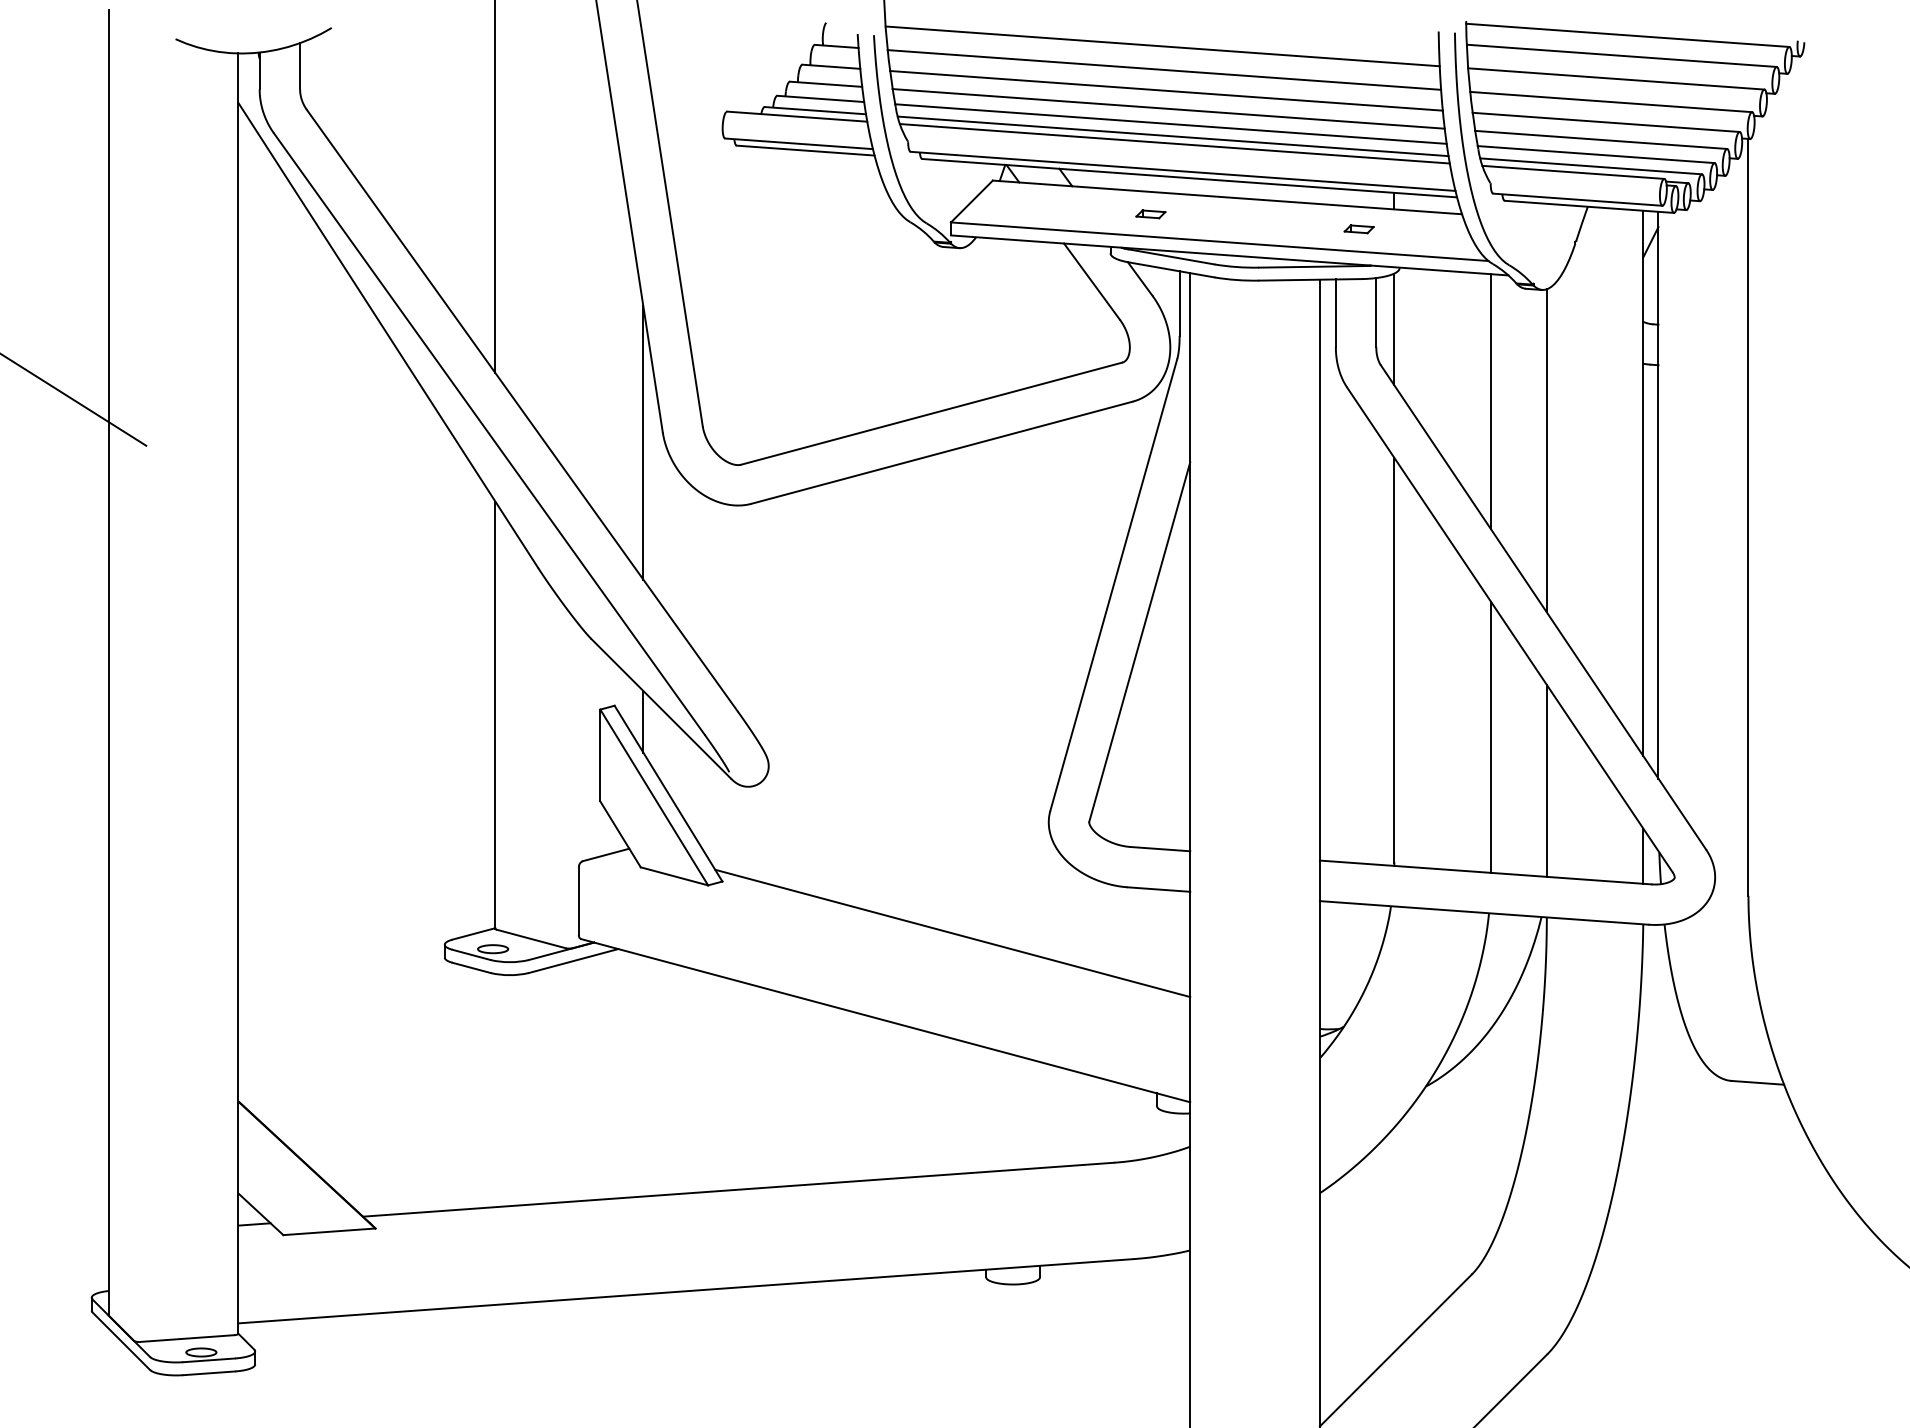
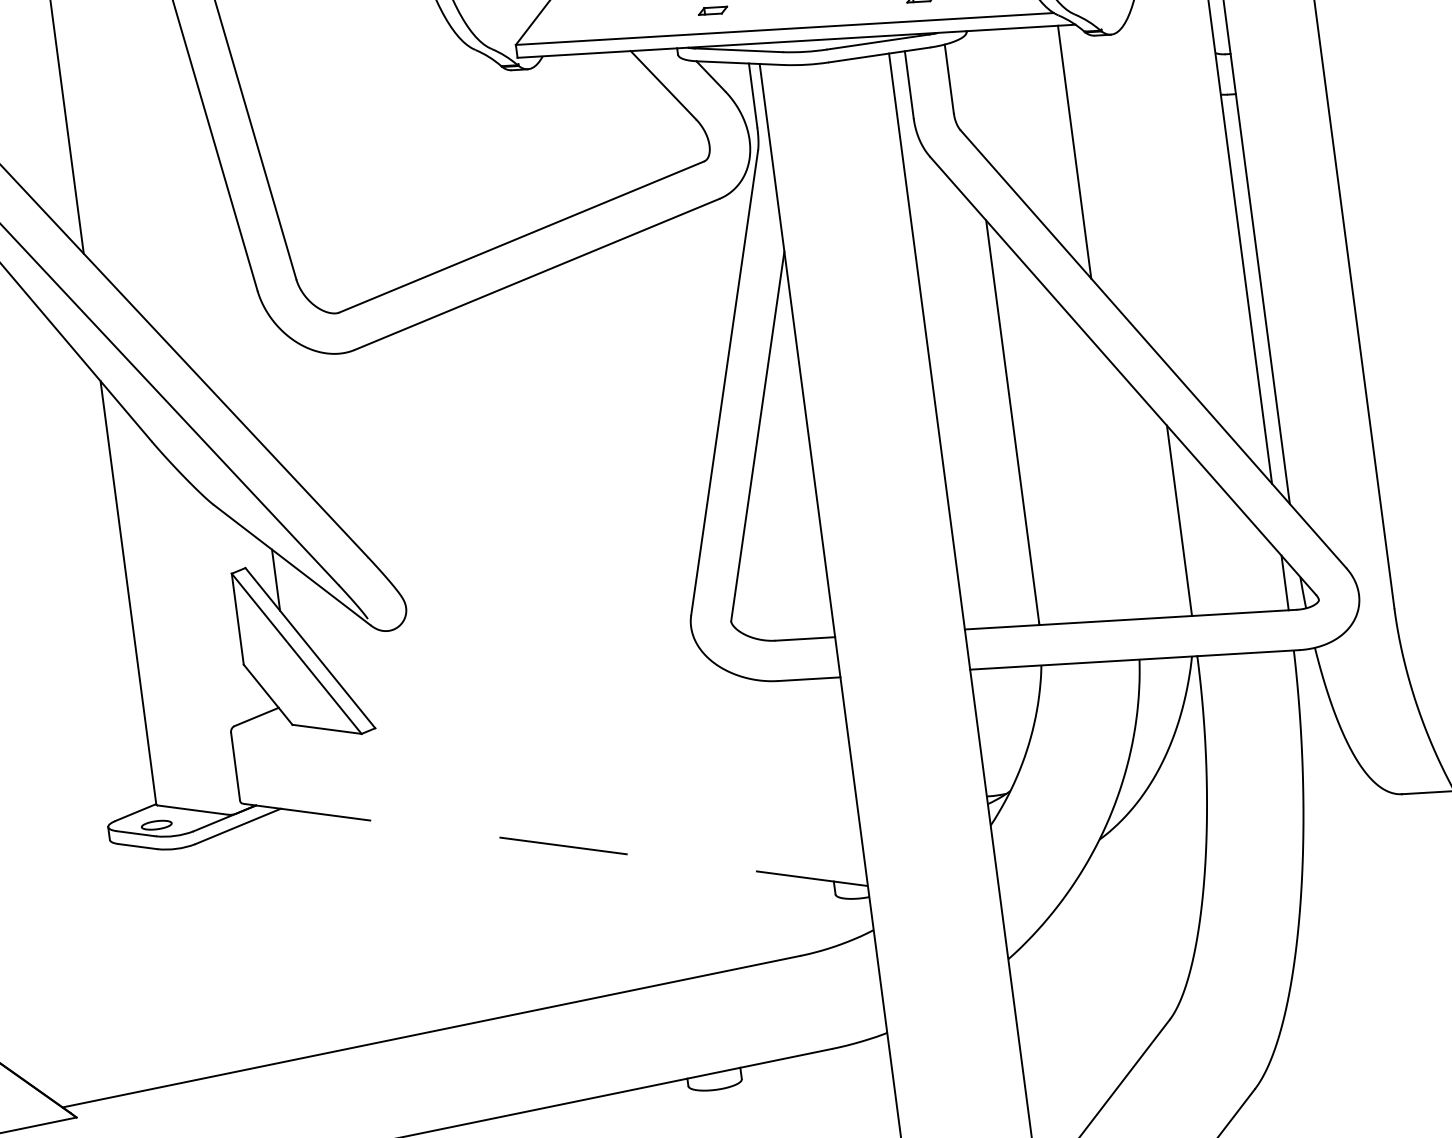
line: (1394, 329) -> (969, 93), removed
line: (643, 442) -> (239, 303), removed
line: (1546, 450) -> (1136, 193), removed
line: (1490, 736) -> (1117, 484), removed
line: (952, 933) -> (610, 749), removed
line: (886, 1020) -> (556, 844), solid -> dashed

